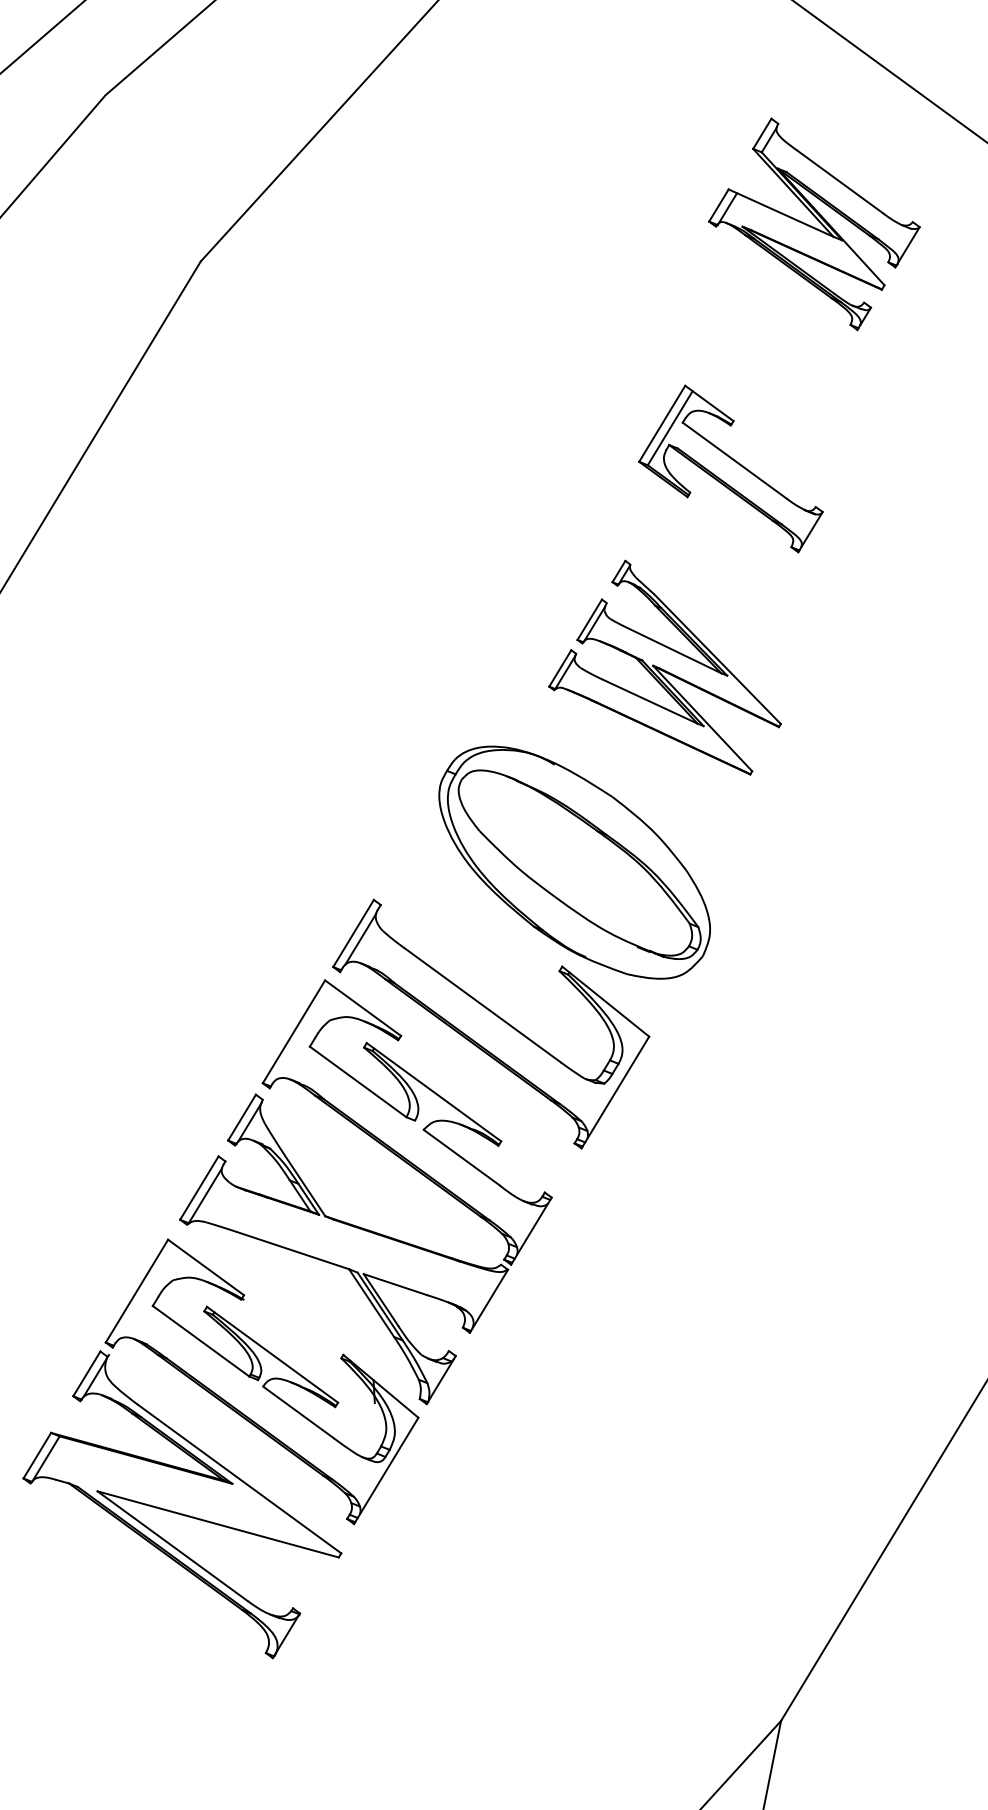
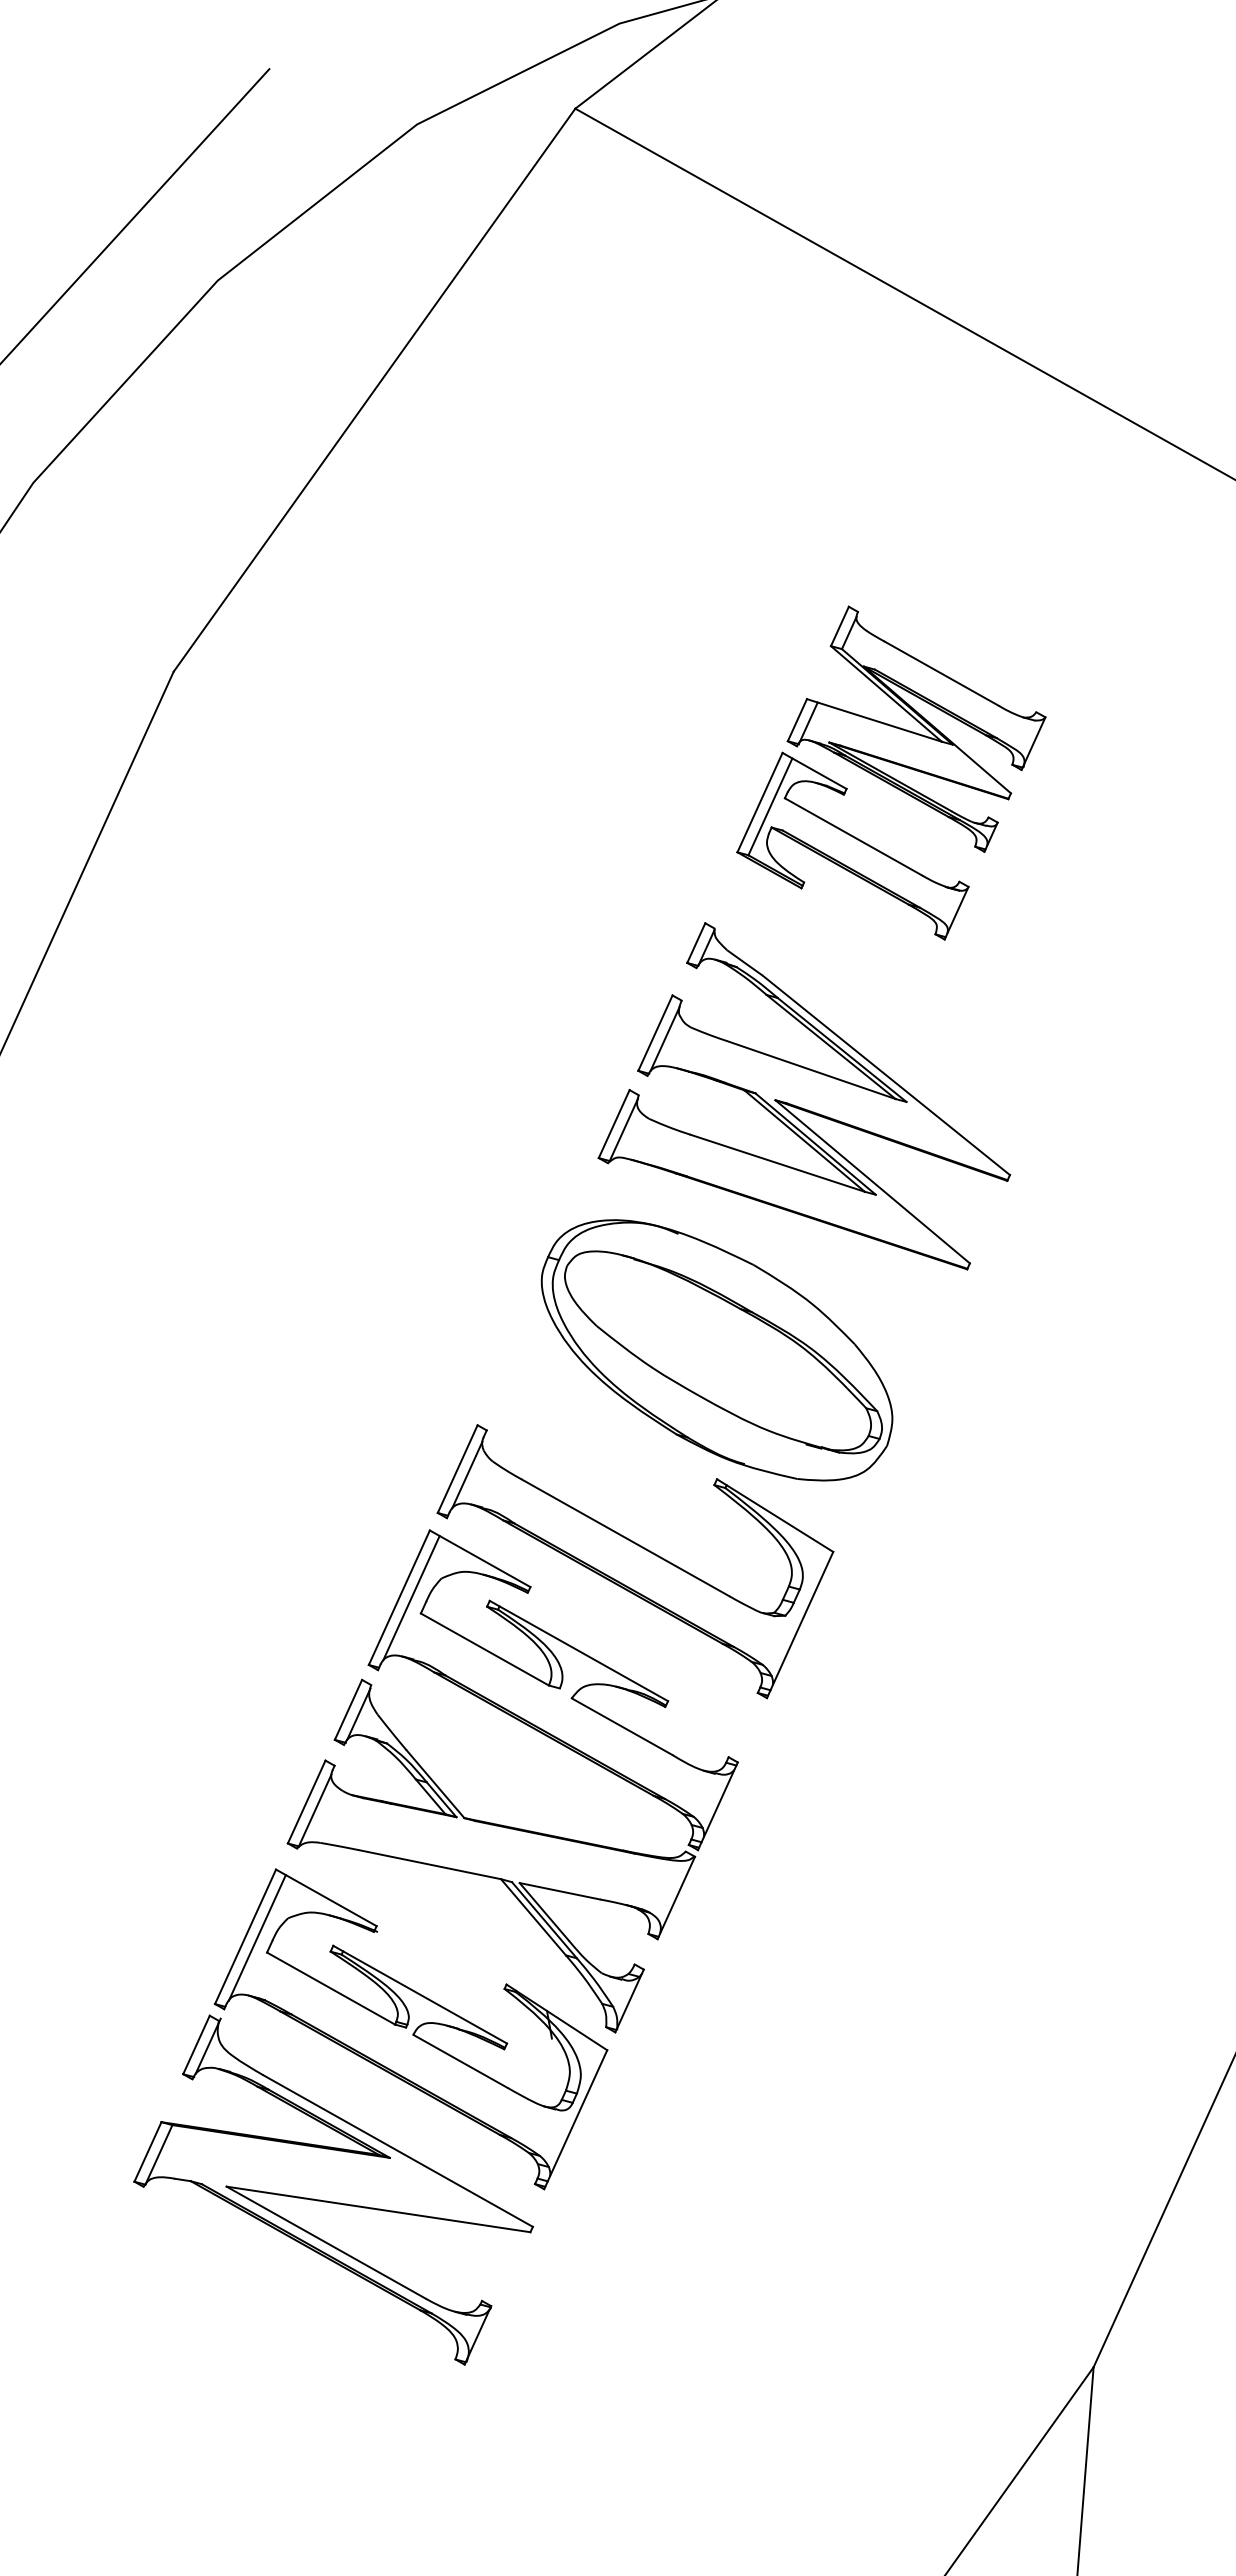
part: (814, 223) -> (916, 728), moved
part: (669, 665) -> (804, 1096), size x1.43
line: (303, 1033) -> (411, 1598), added
line: (145, 1292) -> (256, 1937), added

